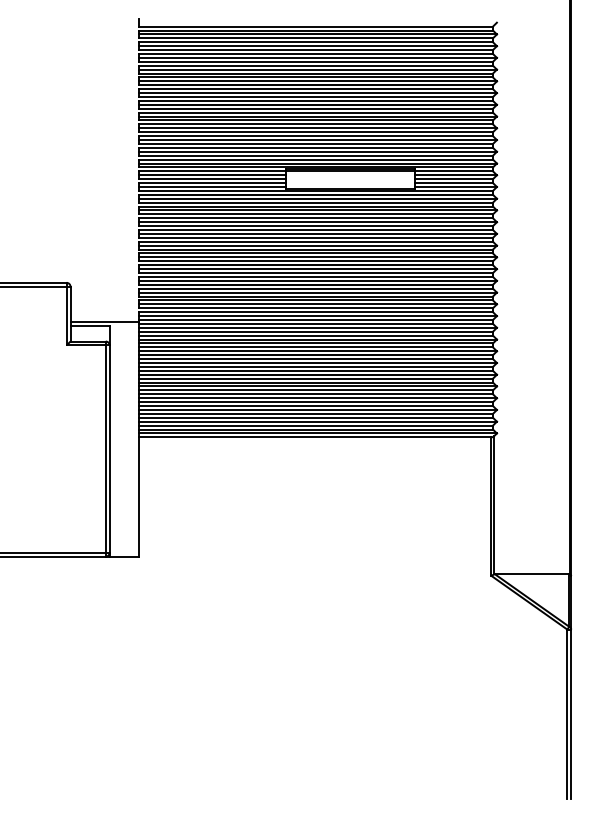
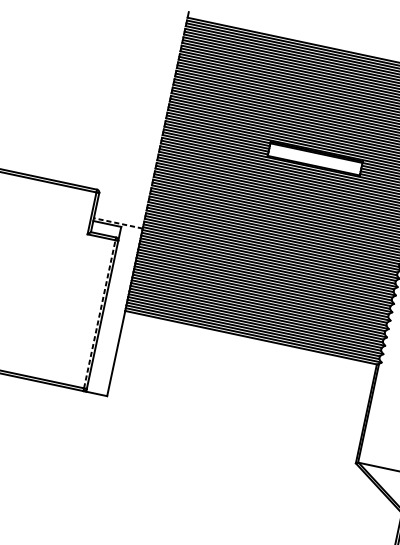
line: (104, 321) -> (118, 223), solid -> dashed
line: (105, 449) -> (99, 314), solid -> dashed

